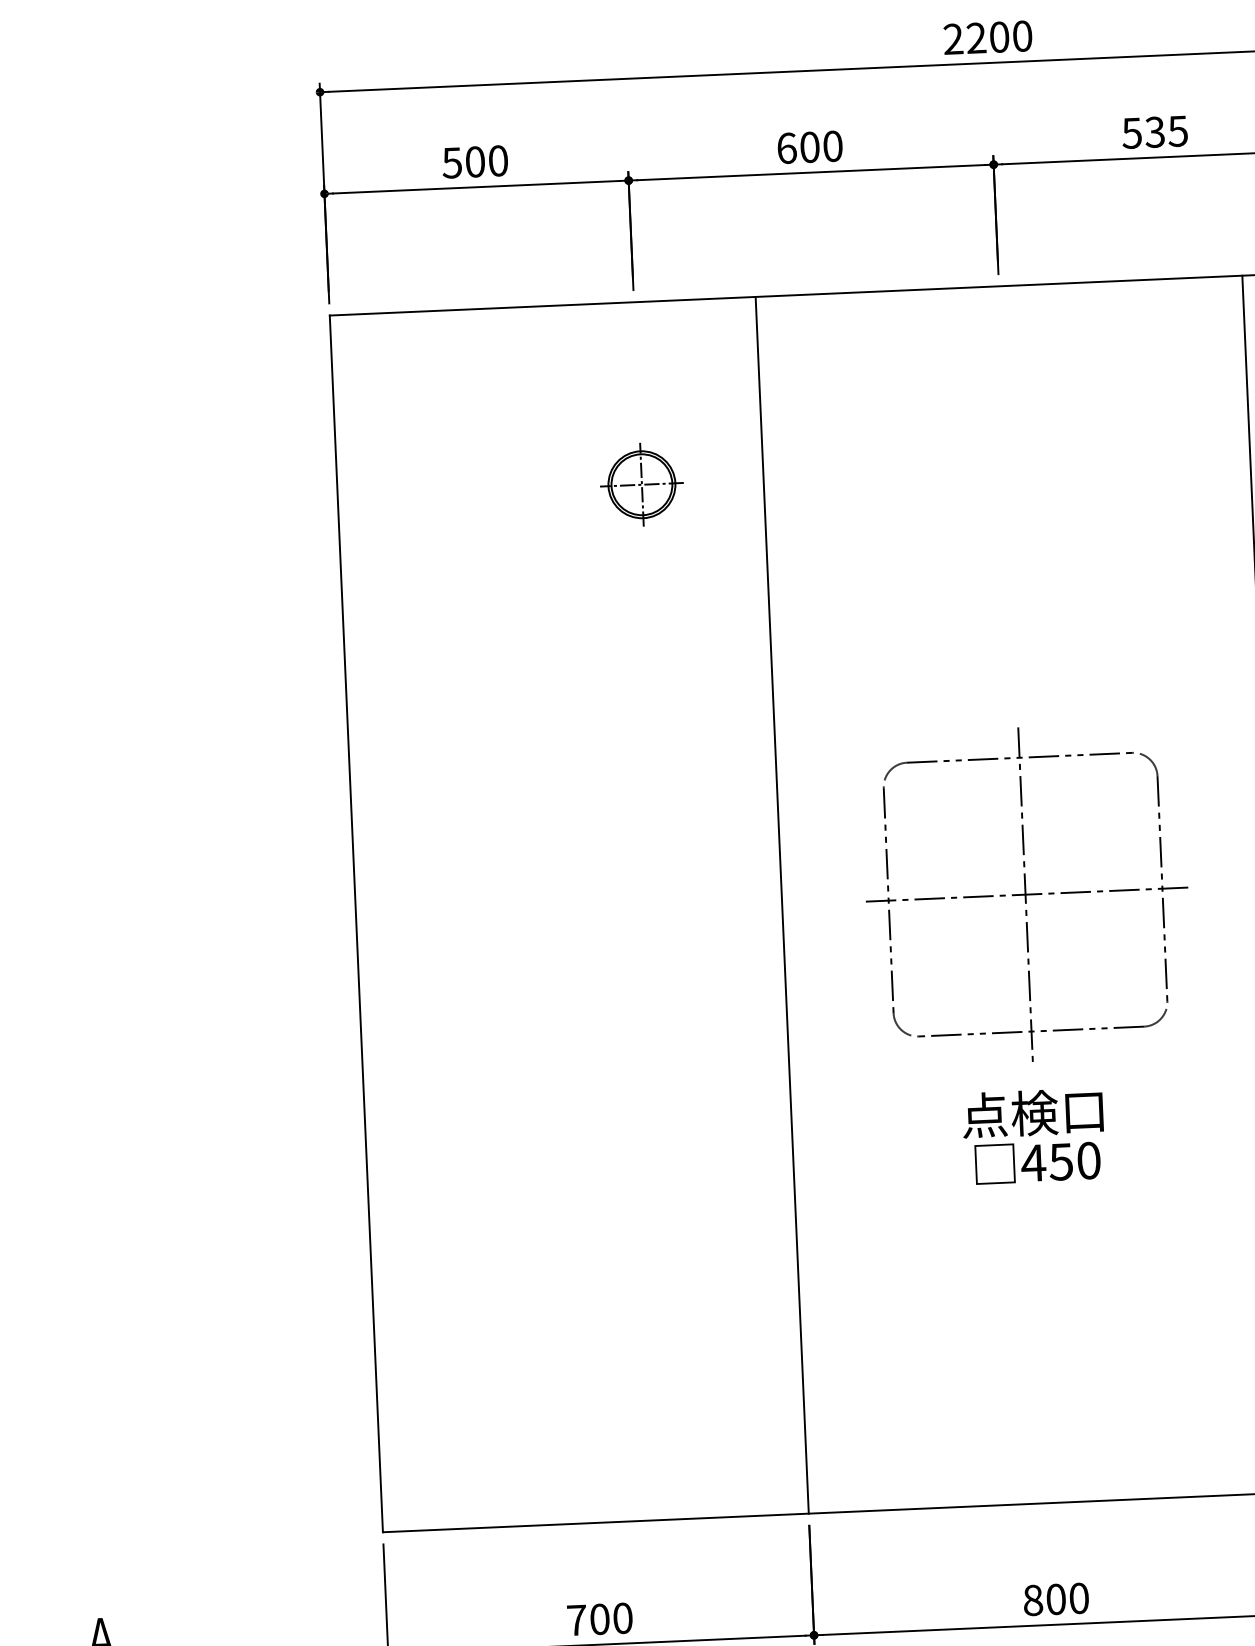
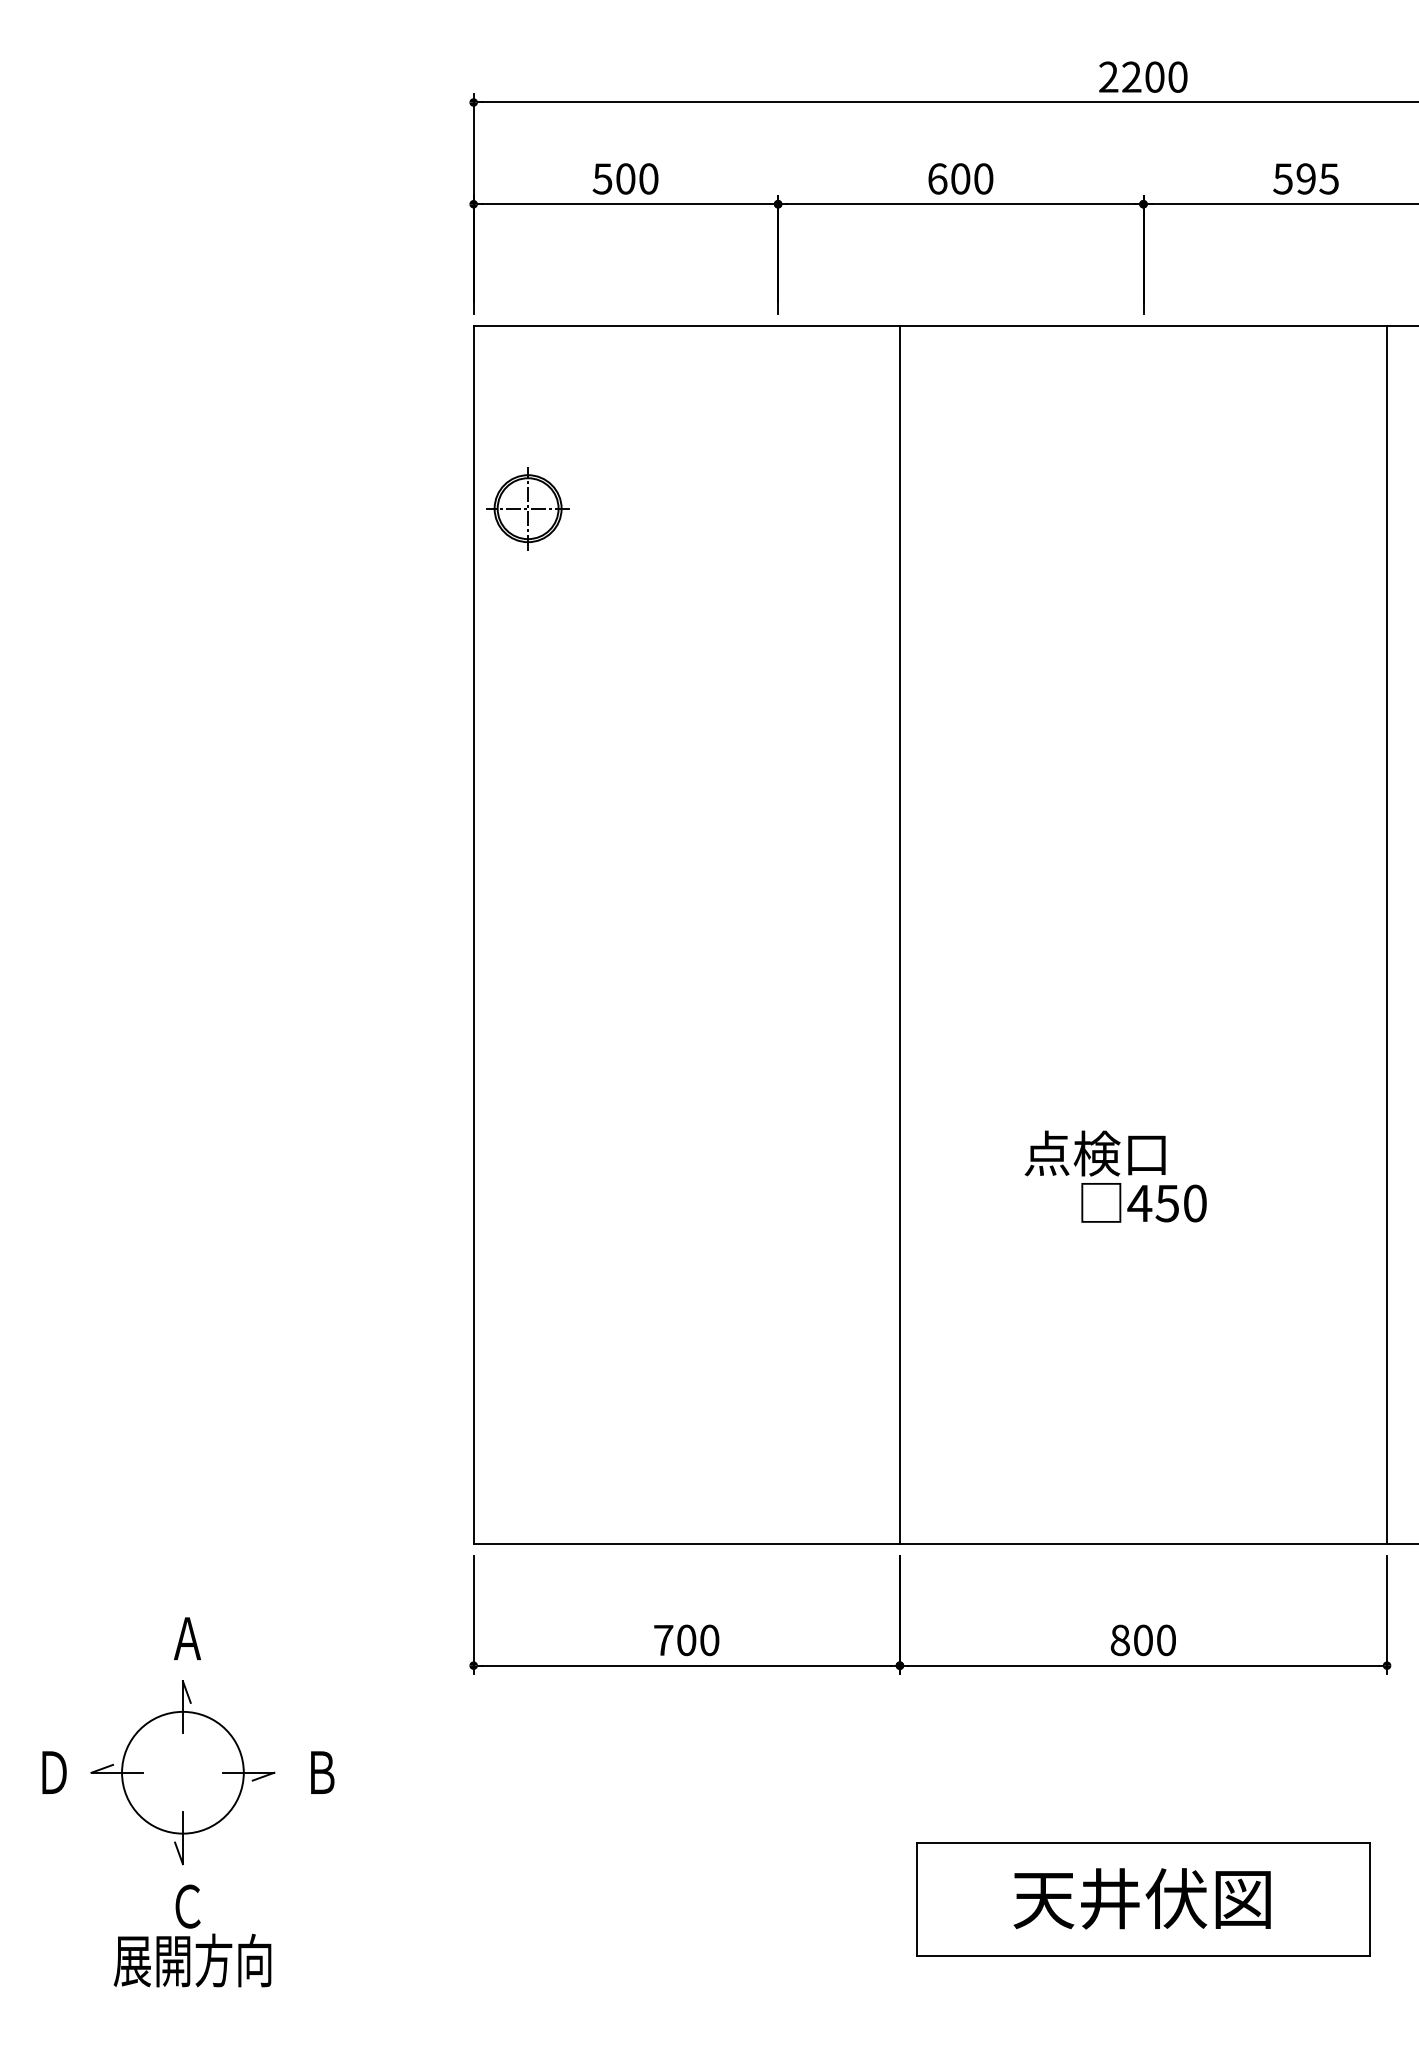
text: (1154, 131) -> (1305, 178), 535 -> 595
part: (641, 484) -> (527, 508), moved
part: (1026, 894) -> (1144, 934), removed
text: (1032, 1113) -> (1094, 1153), moved

